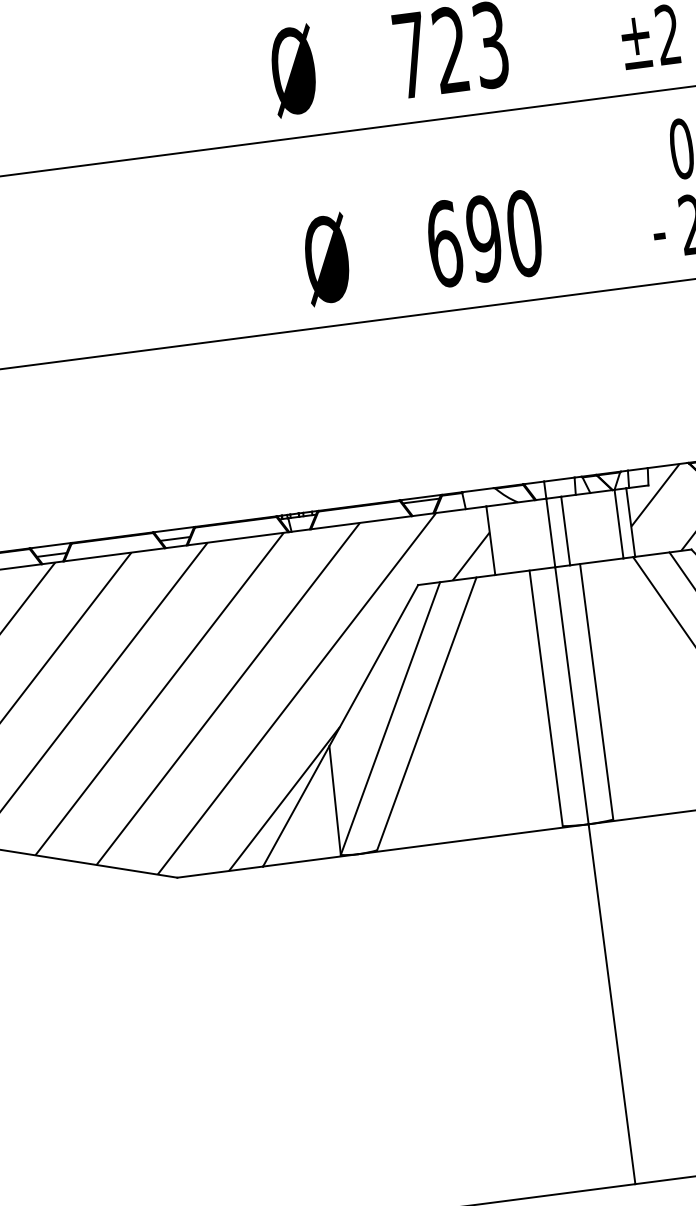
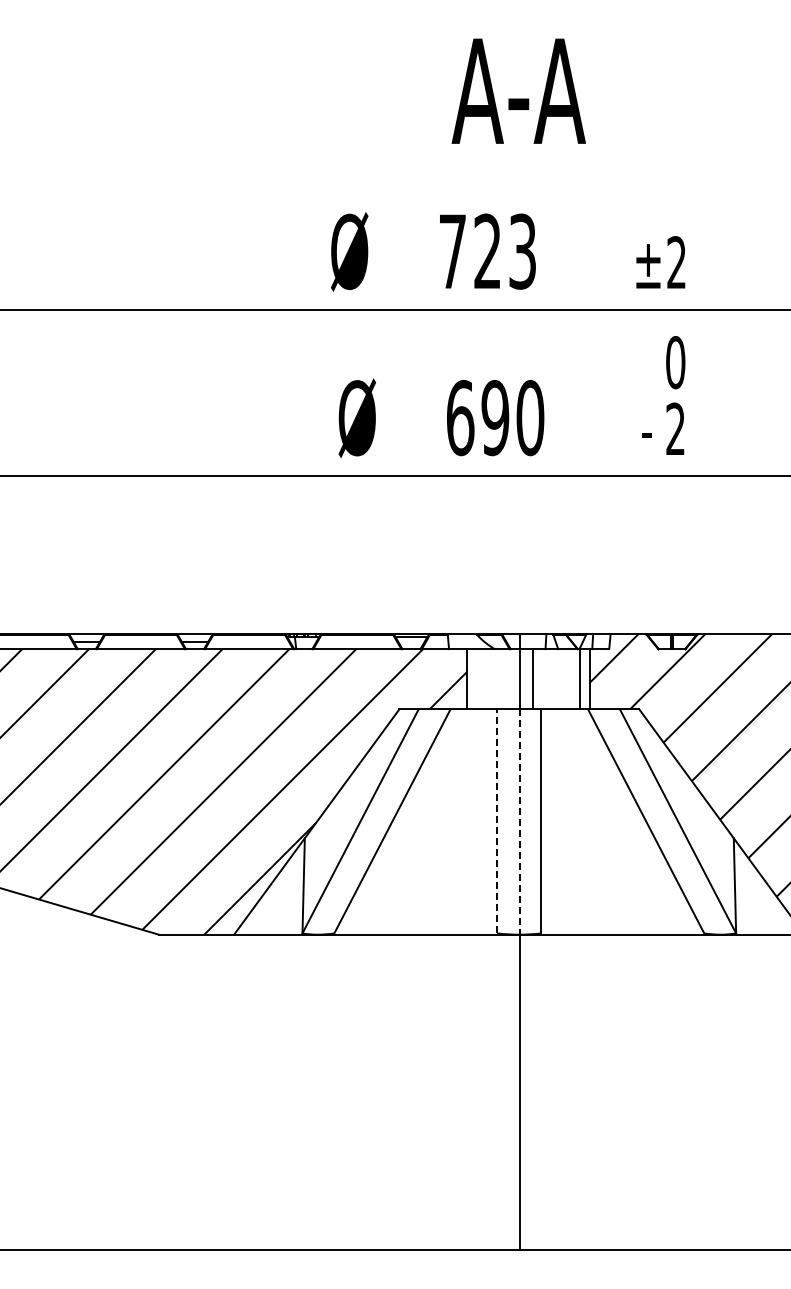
line: (571, 695) -> (519, 821), solid -> dashed
line: (546, 697) -> (497, 820), solid -> dashed

